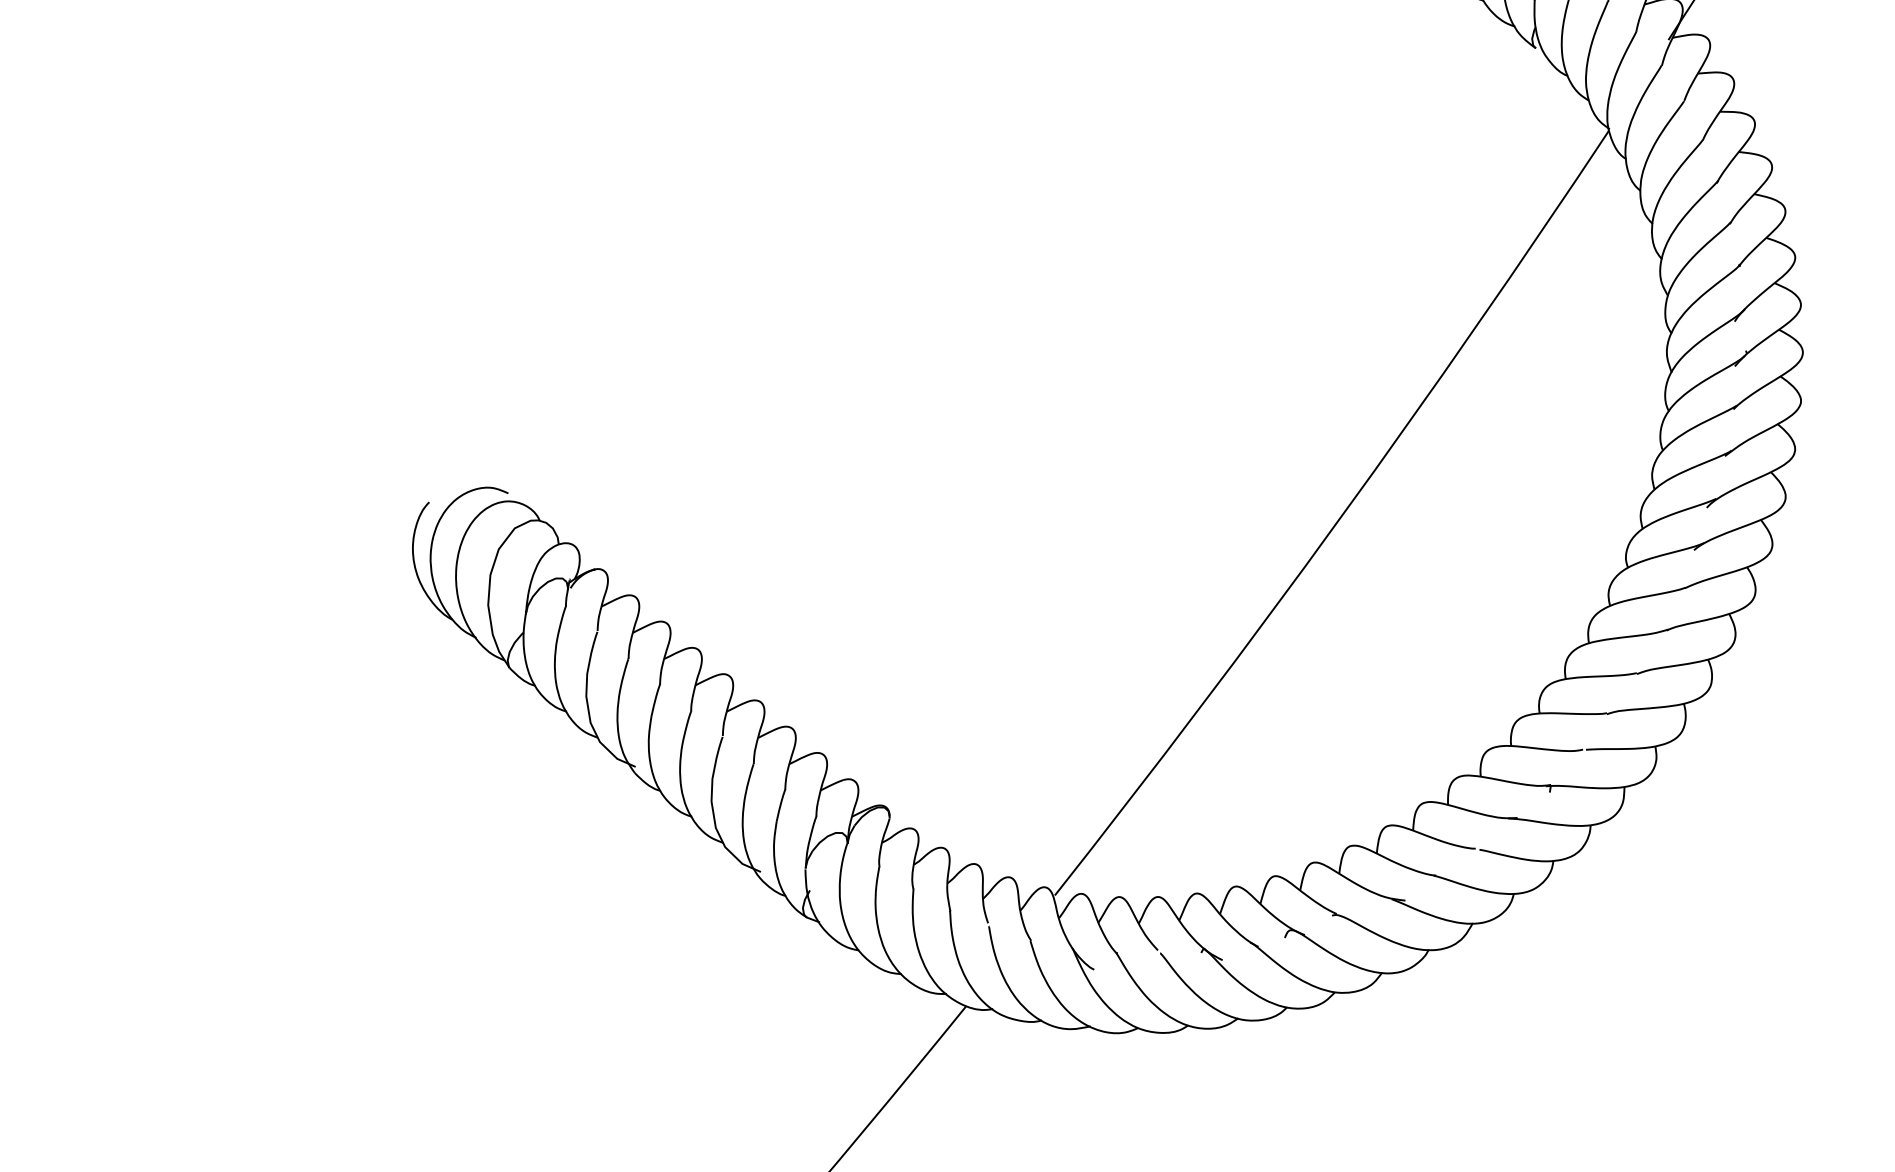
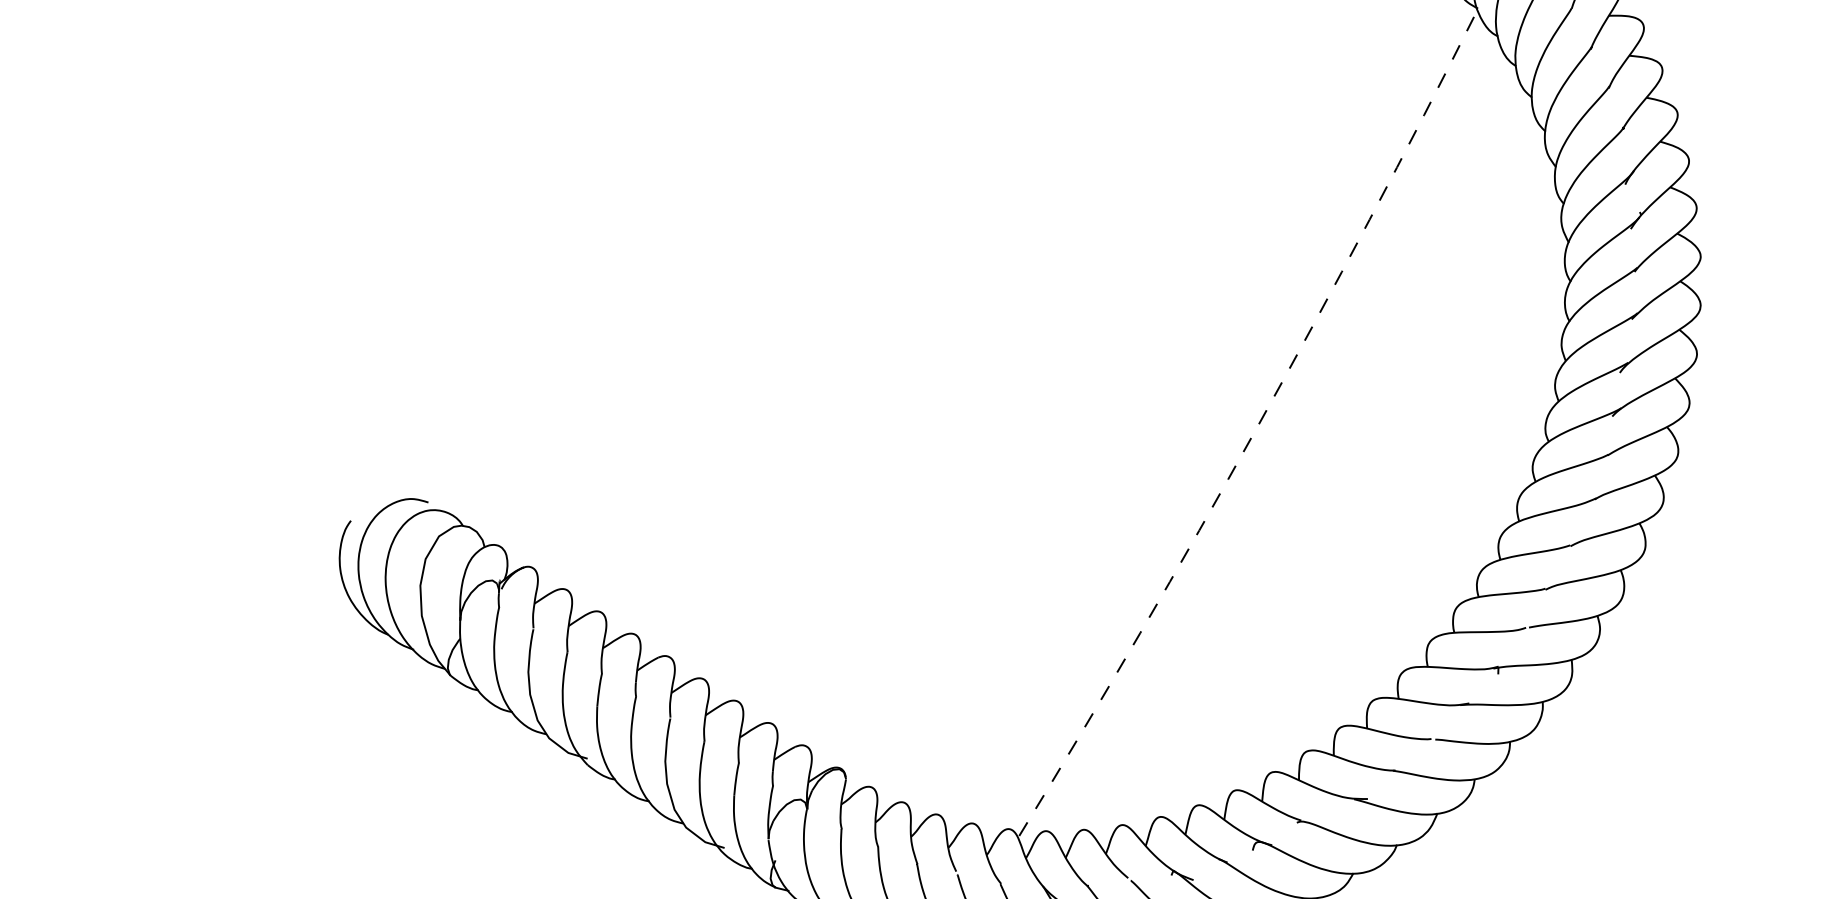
arc: (1340, 518) -> (1257, 427), solid -> dashed

